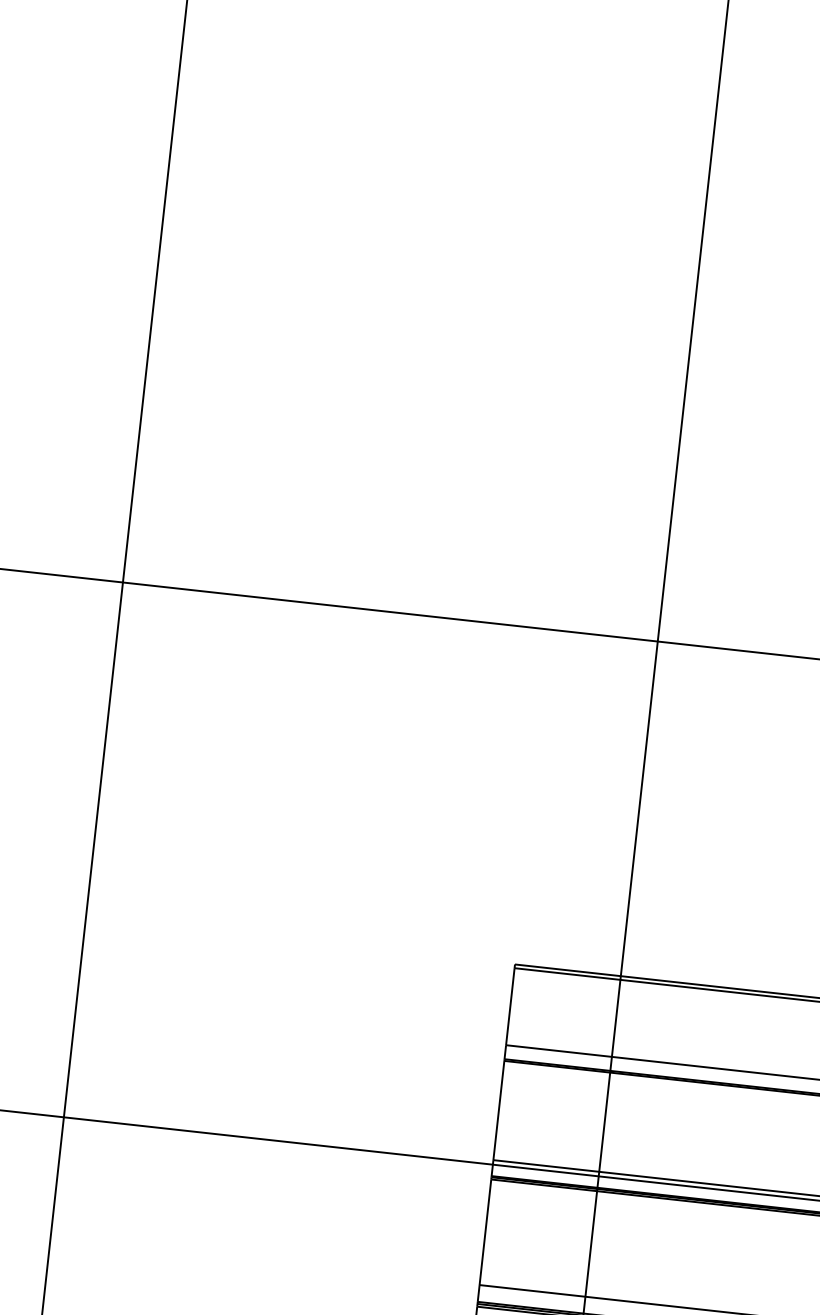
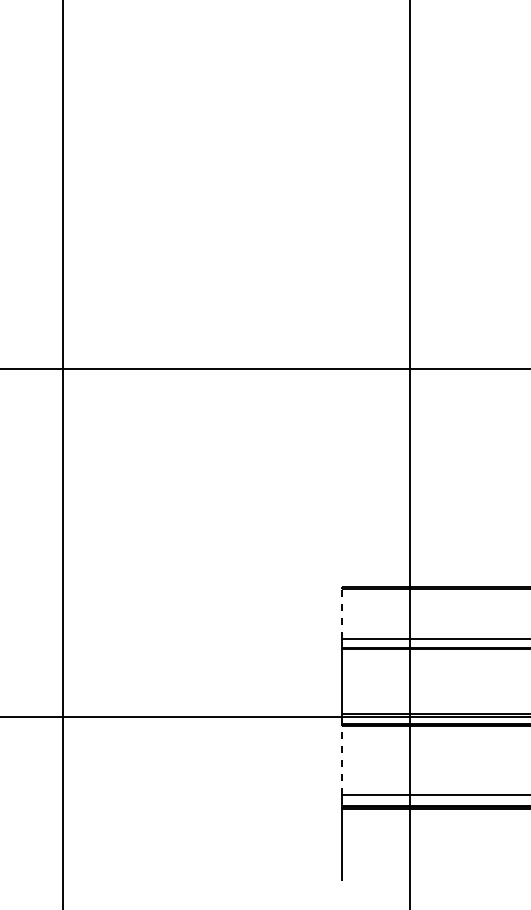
line: (510, 1005) -> (341, 613), solid -> dashed
line: (485, 1231) -> (341, 760), solid -> dashed

